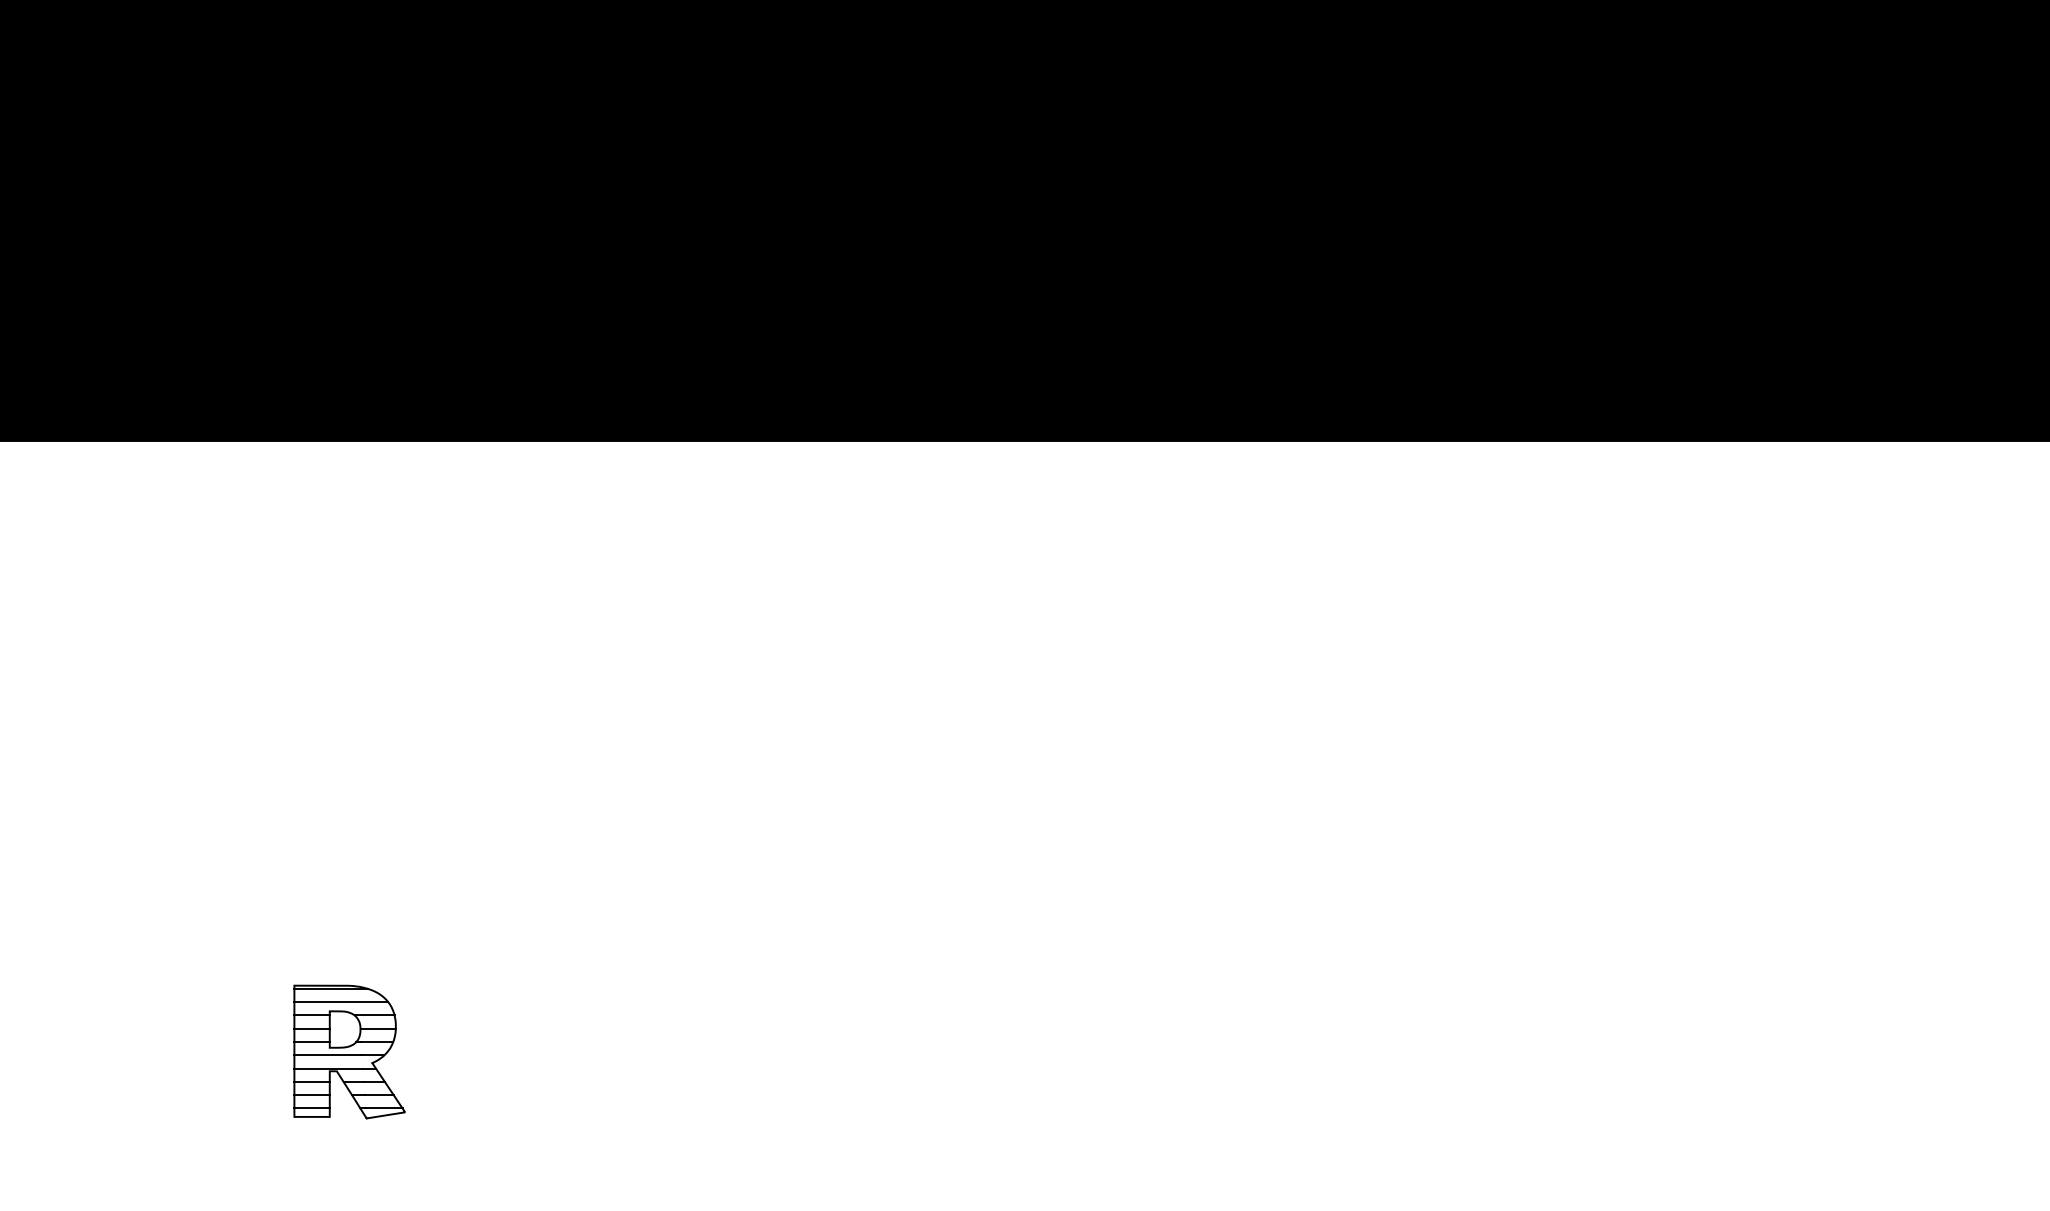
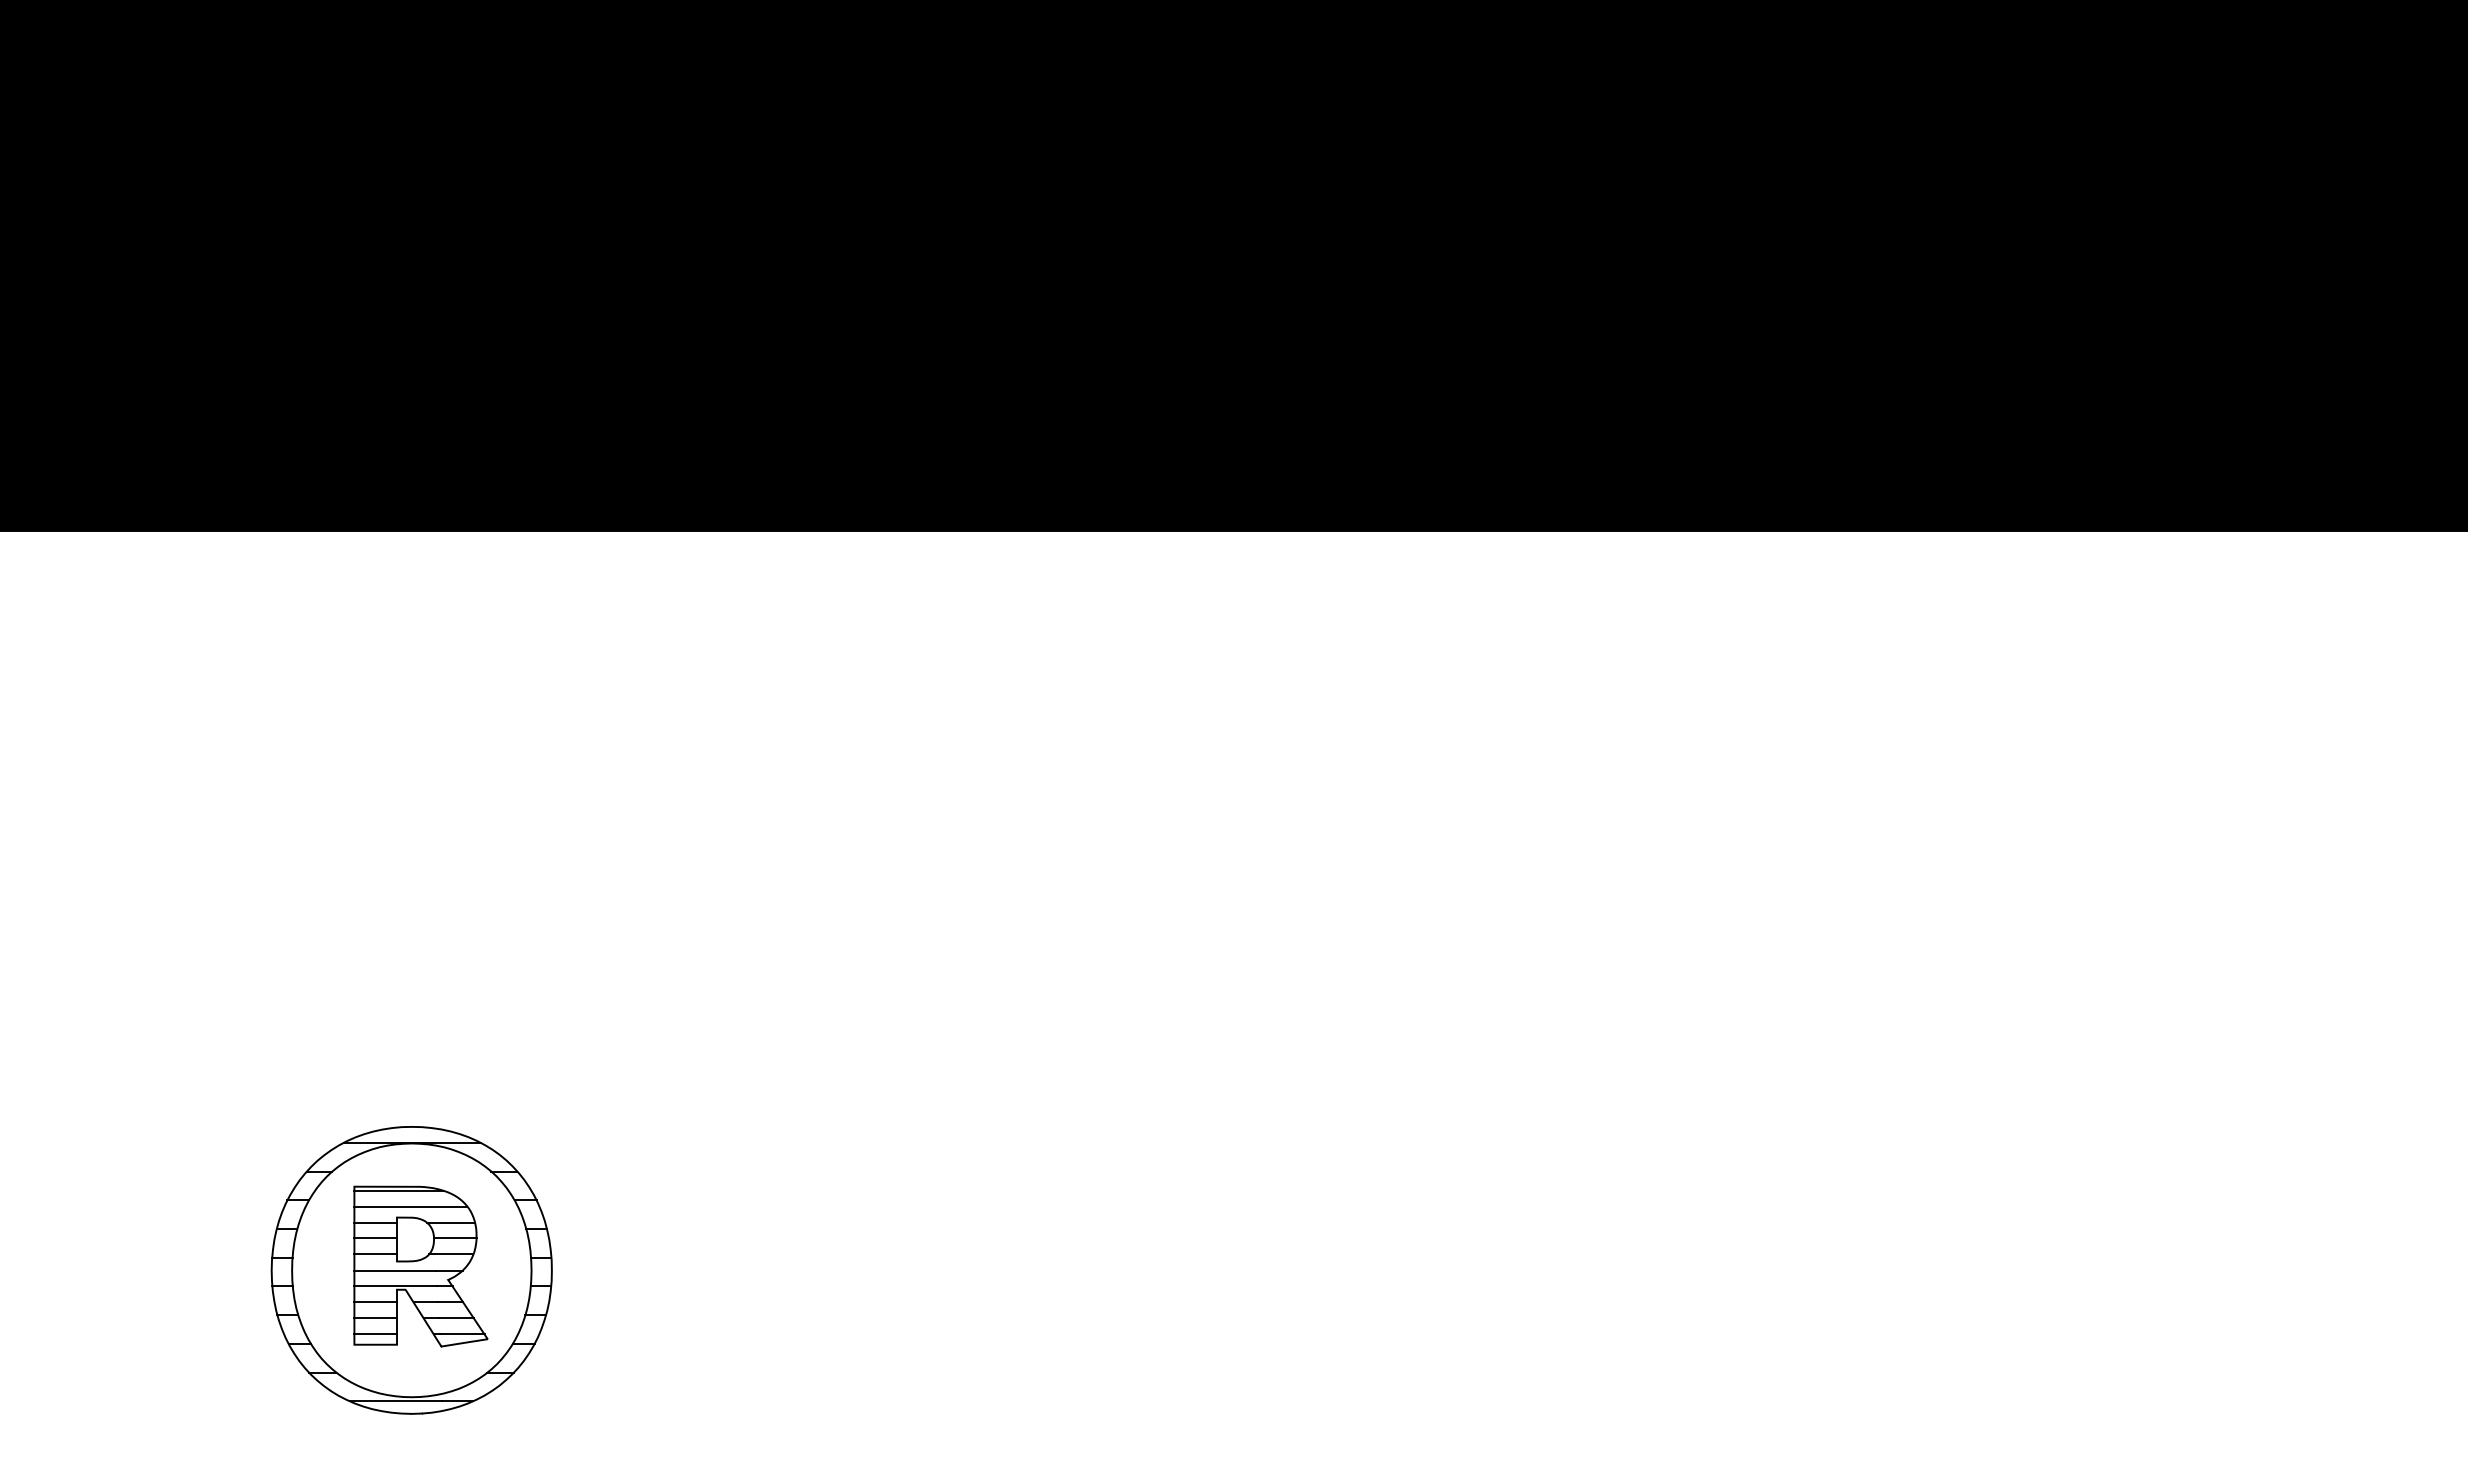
part: (341, 1055) -> (411, 1270), added

